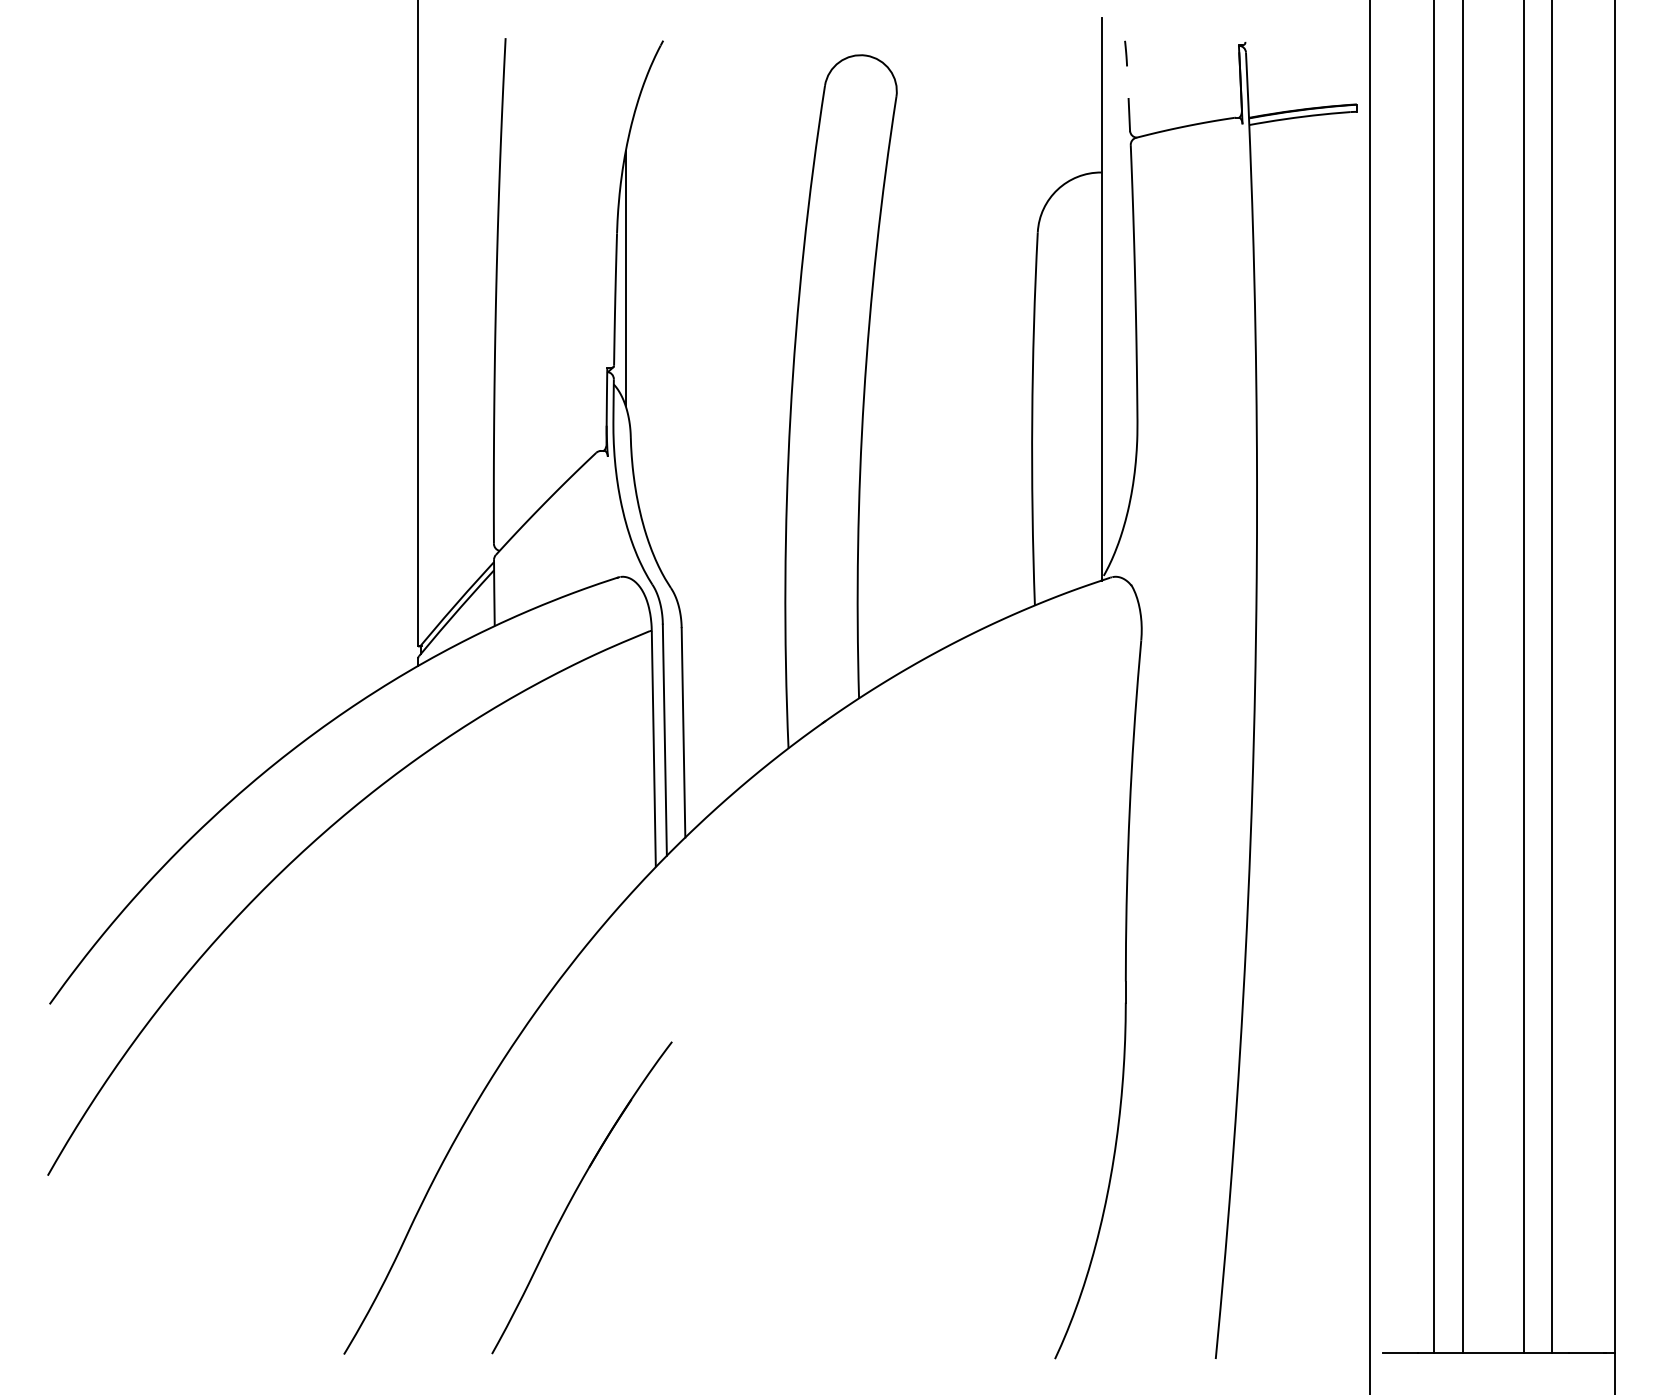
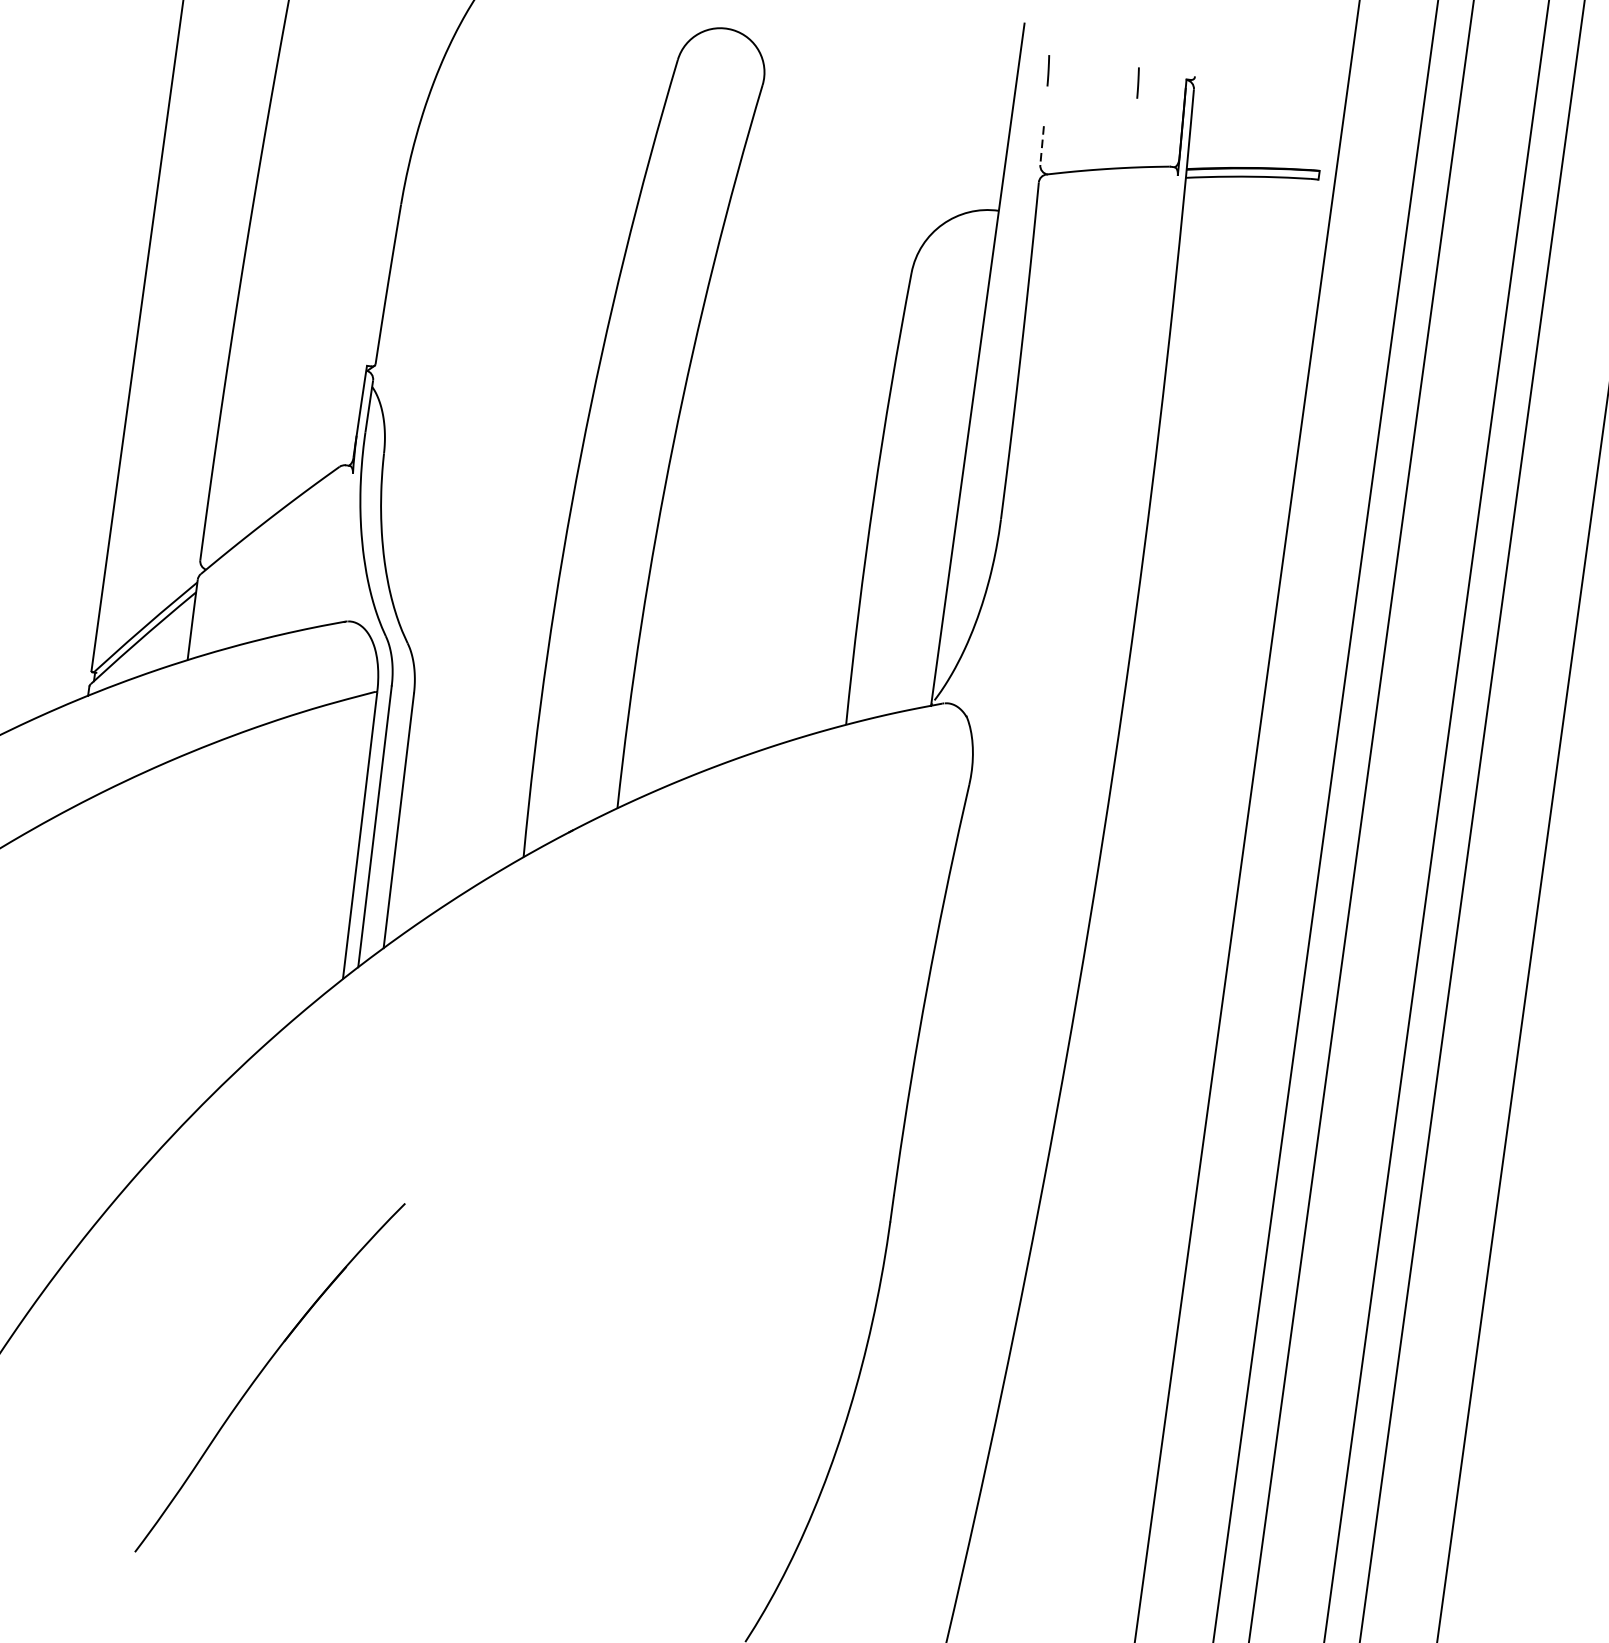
line: (1199, 53) -> (1137, 82), added
line: (1129, 114) -> (1042, 145), solid -> dashed
line: (625, 278) -> (403, 260), removed
part: (576, 1192) -> (264, 1370), moved

